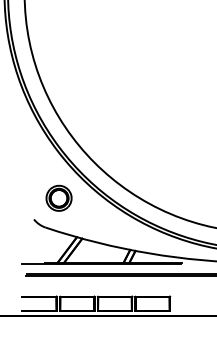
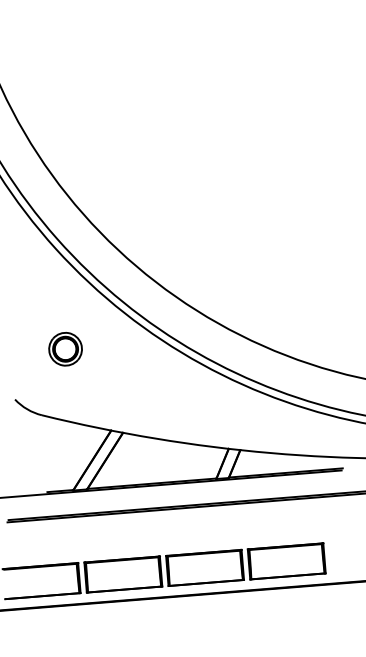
part: (58, 197) -> (64, 347), size x0.6

